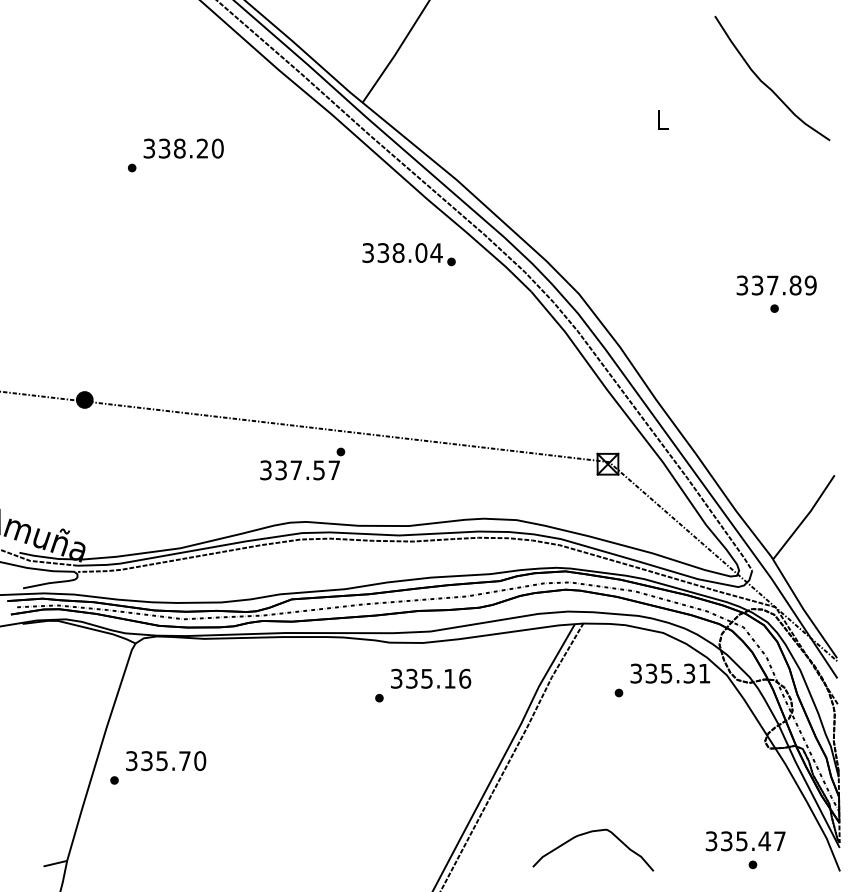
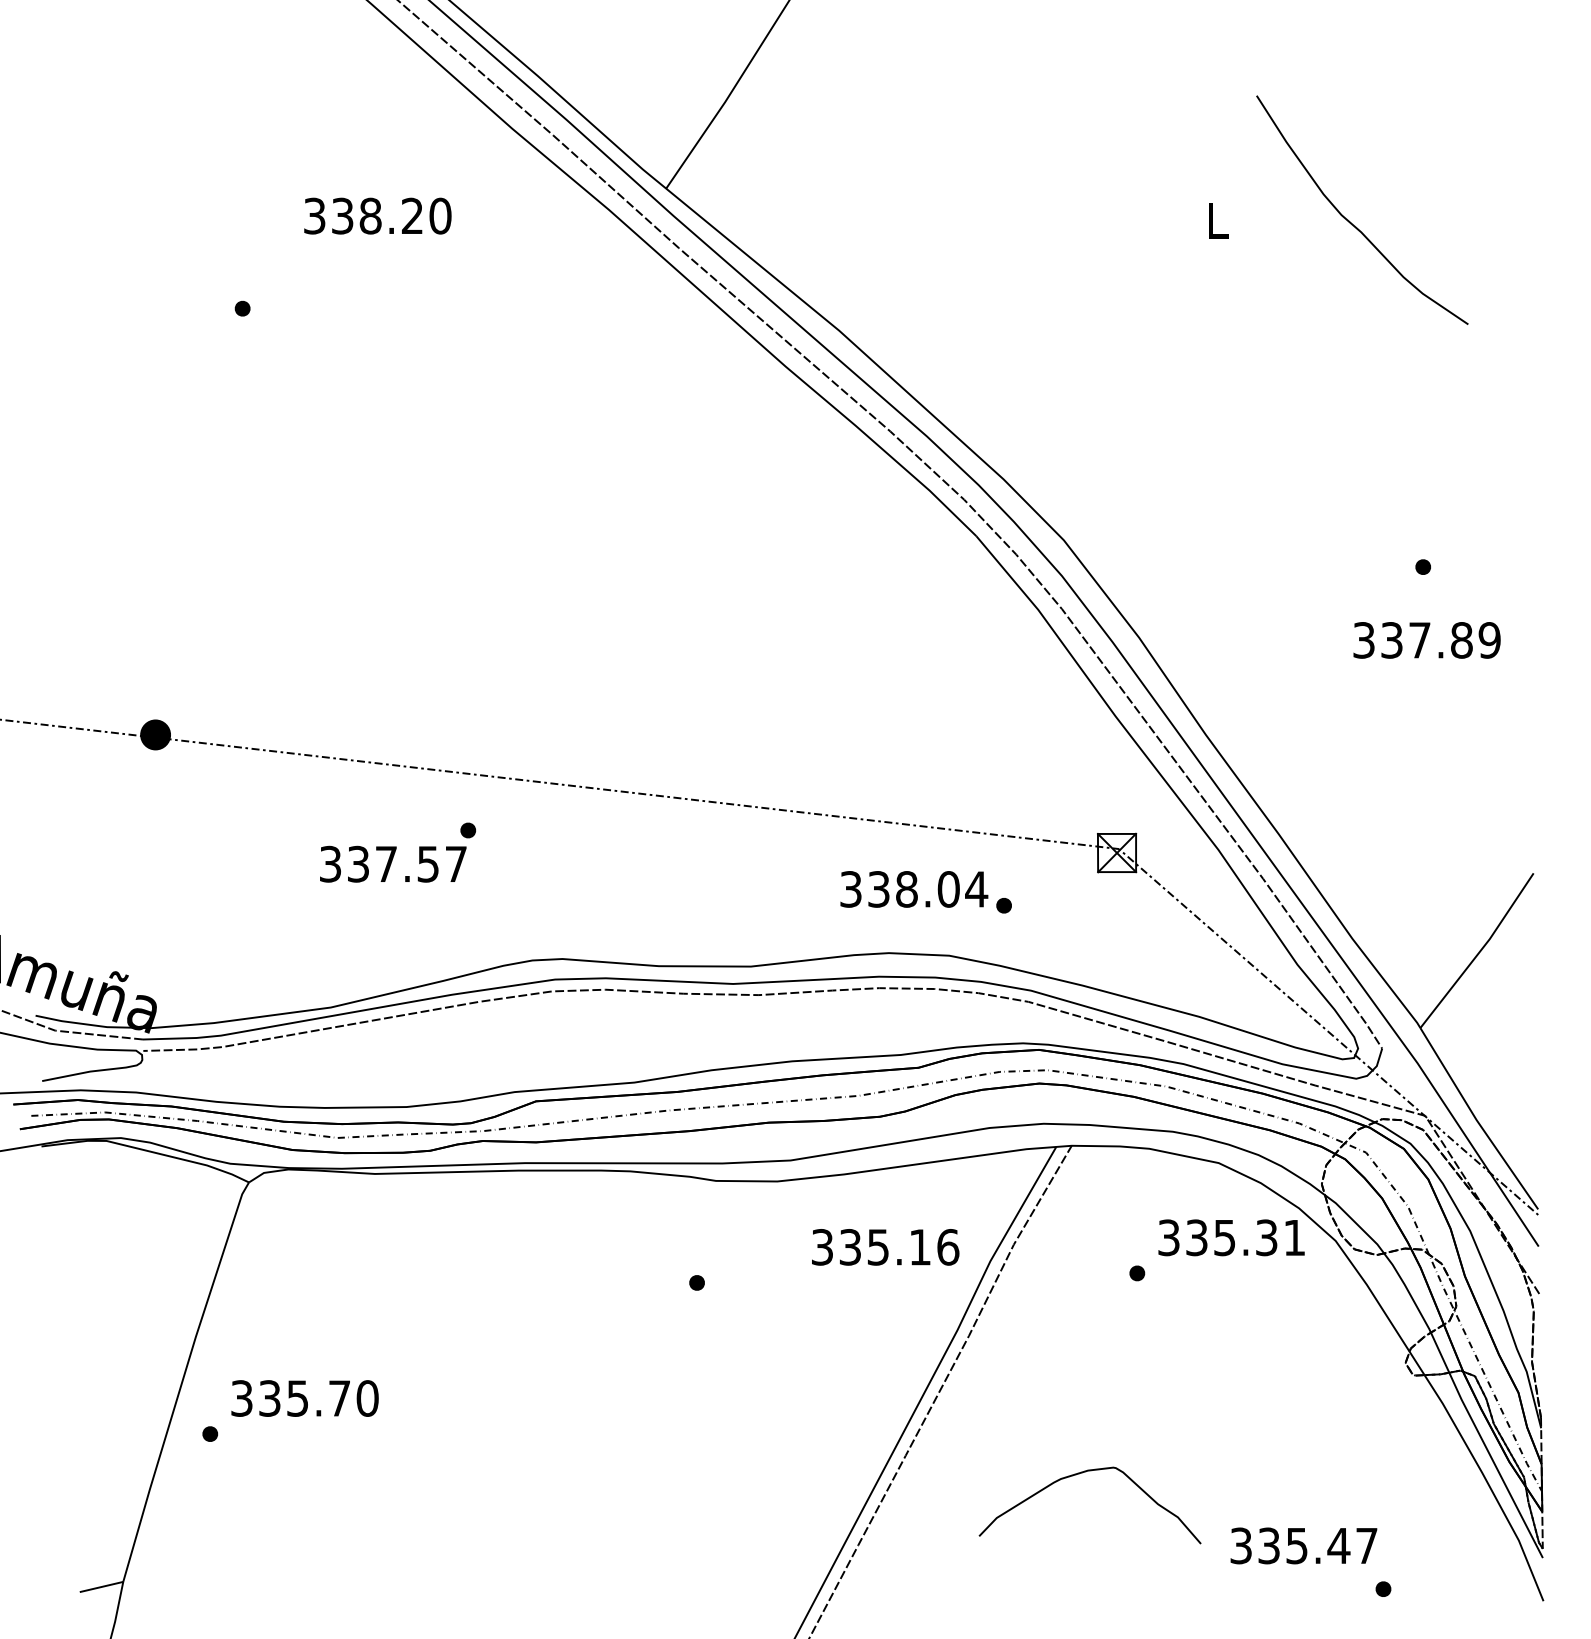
curve: (766, 84) -> (1351, 221), moved
text: (183, 148) -> (377, 215), moved
text: (408, 254) -> (925, 892), moved
text: (776, 285) -> (1426, 640), moved
text: (302, 463) -> (397, 851), moved
text: (431, 678) -> (886, 1246), moved
curve: (589, 833) -> (1083, 1474), moved
text: (745, 841) -> (1303, 1546), moved

